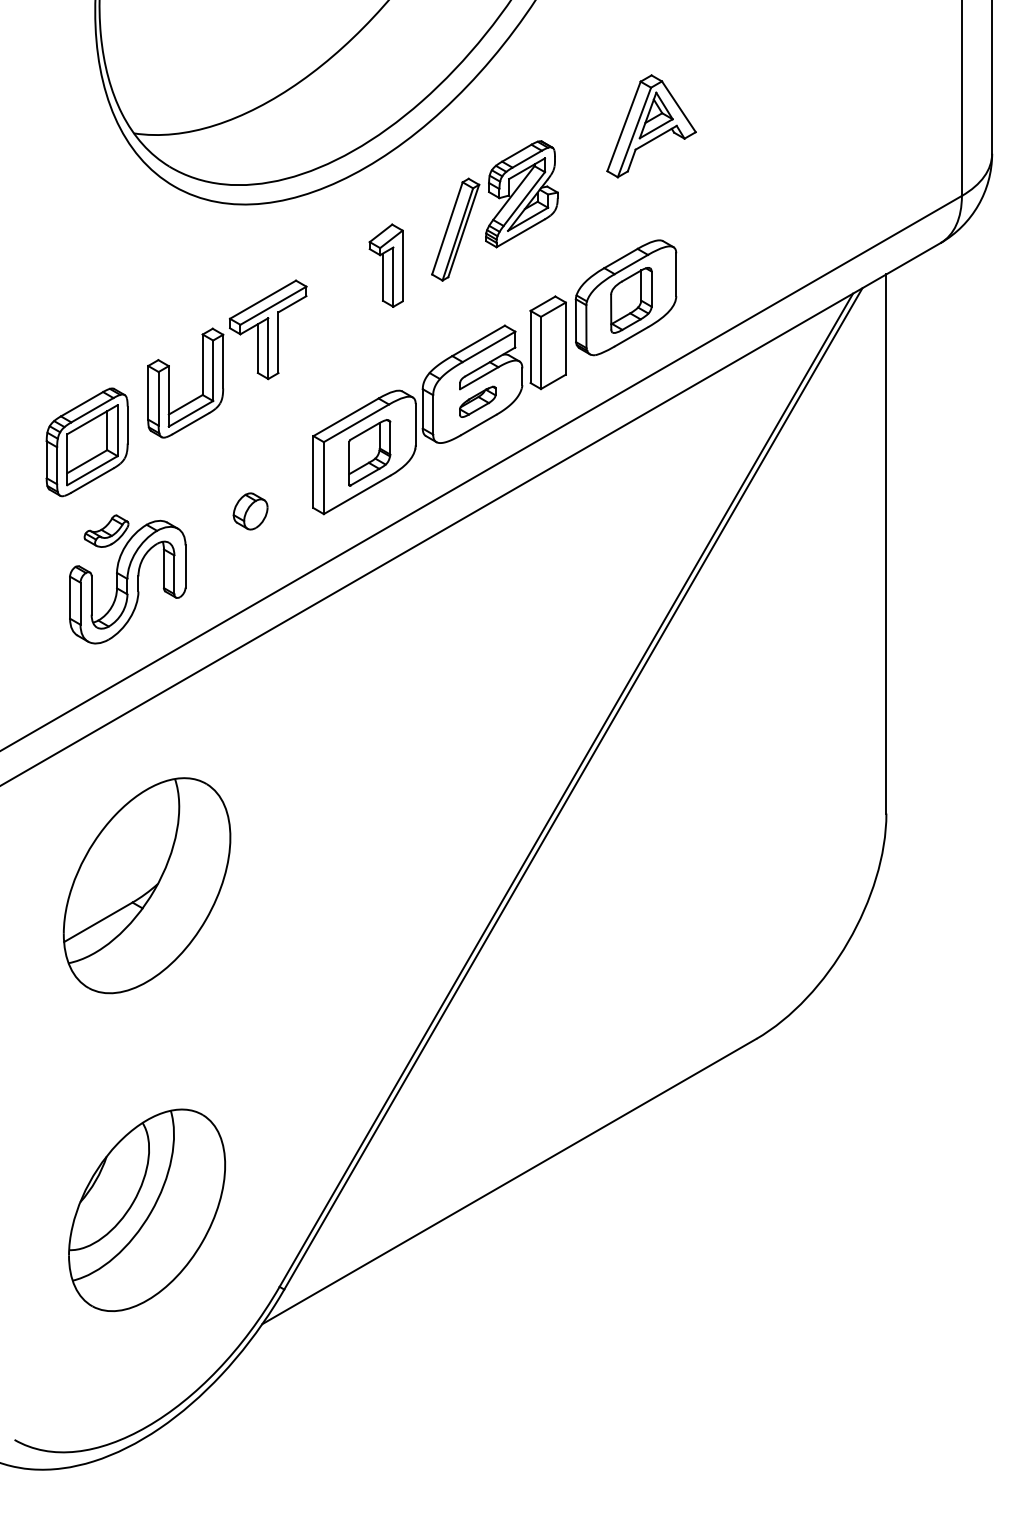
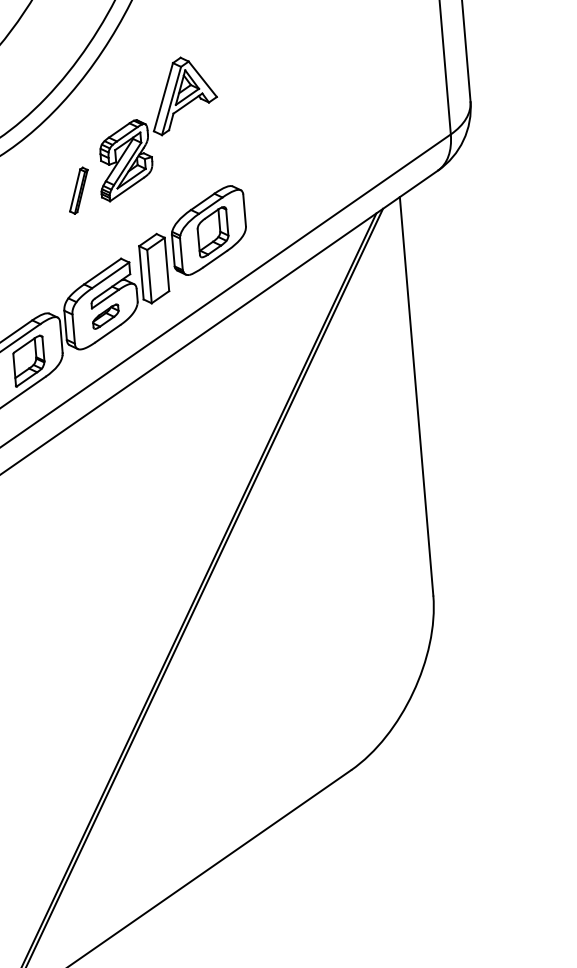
part: (651, 126) -> (183, 95), moved
part: (455, 229) -> (78, 190), size x0.6
part: (385, 265) -> (29, 221), removed

